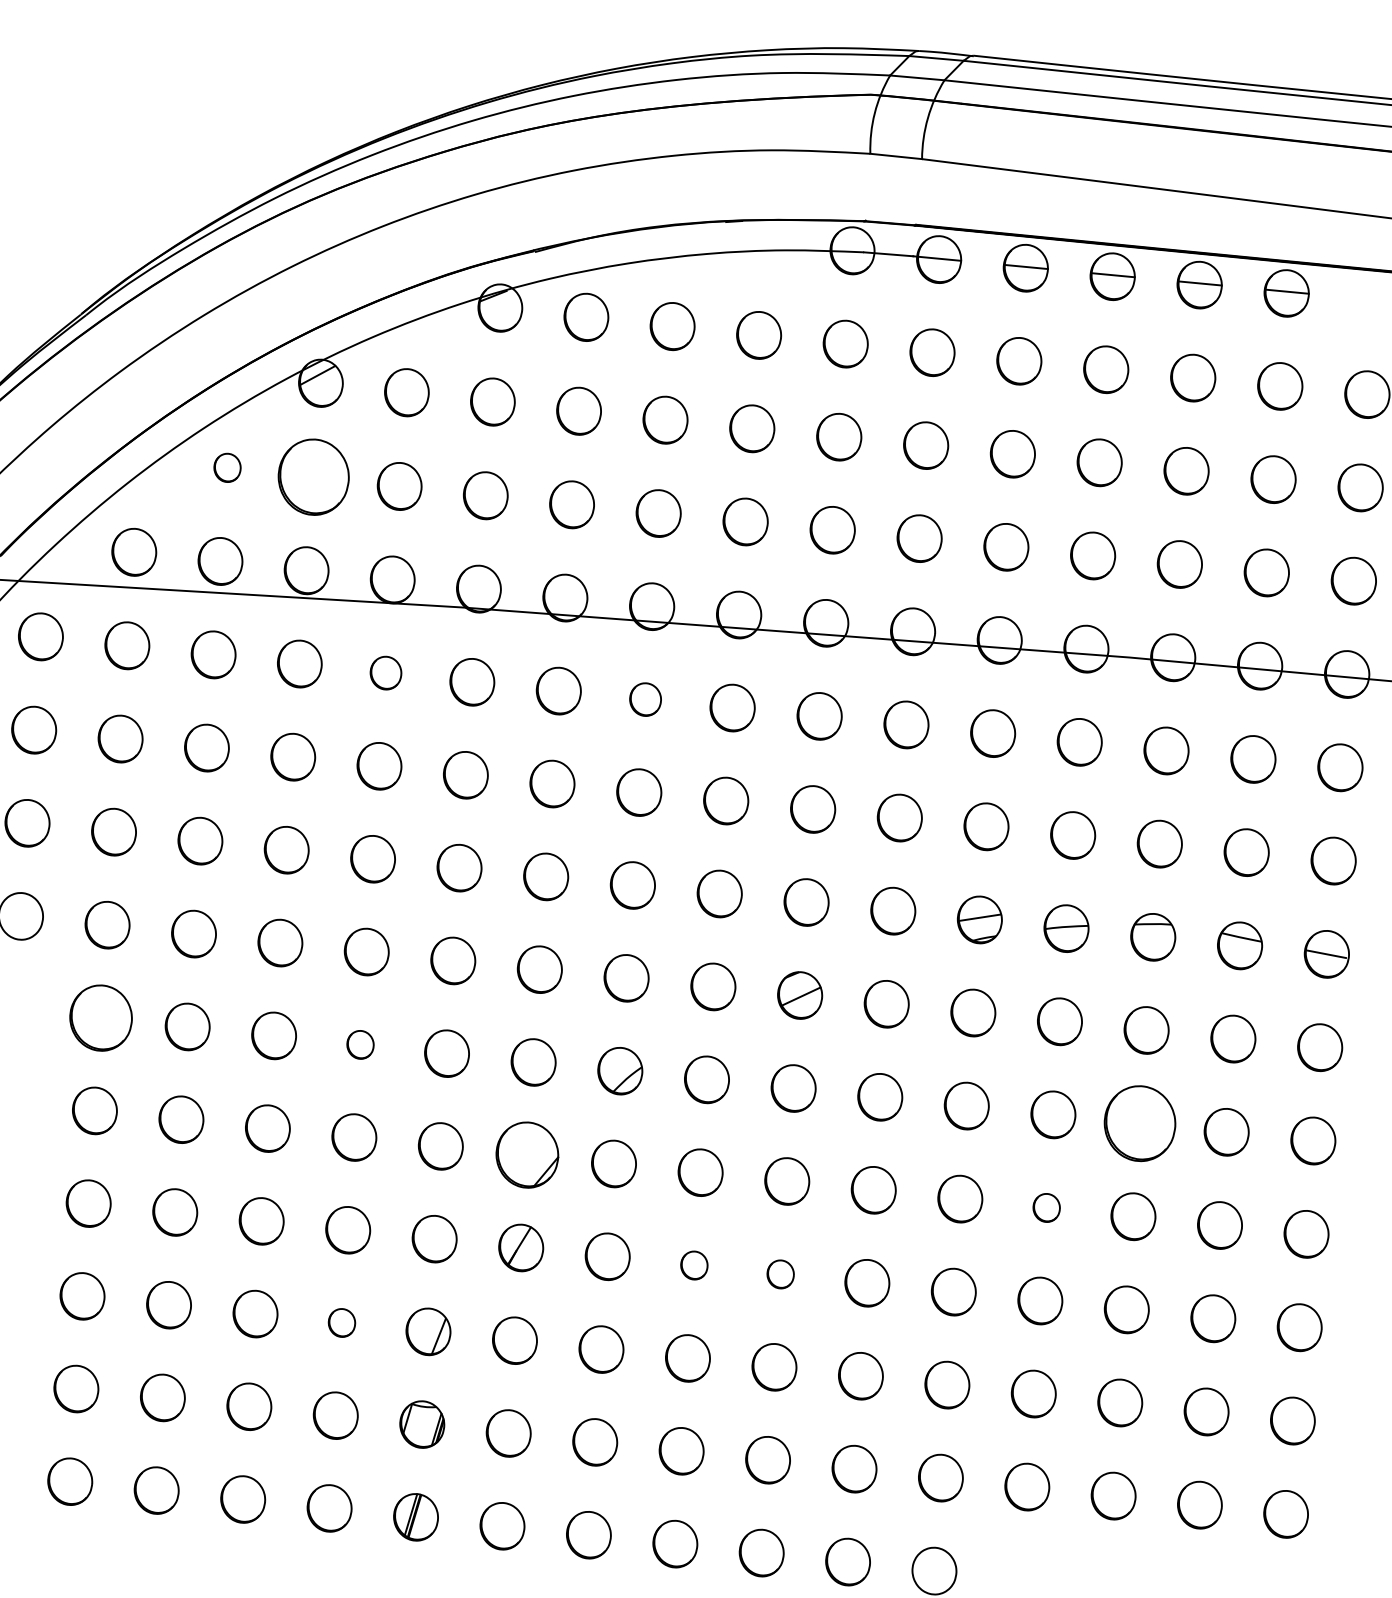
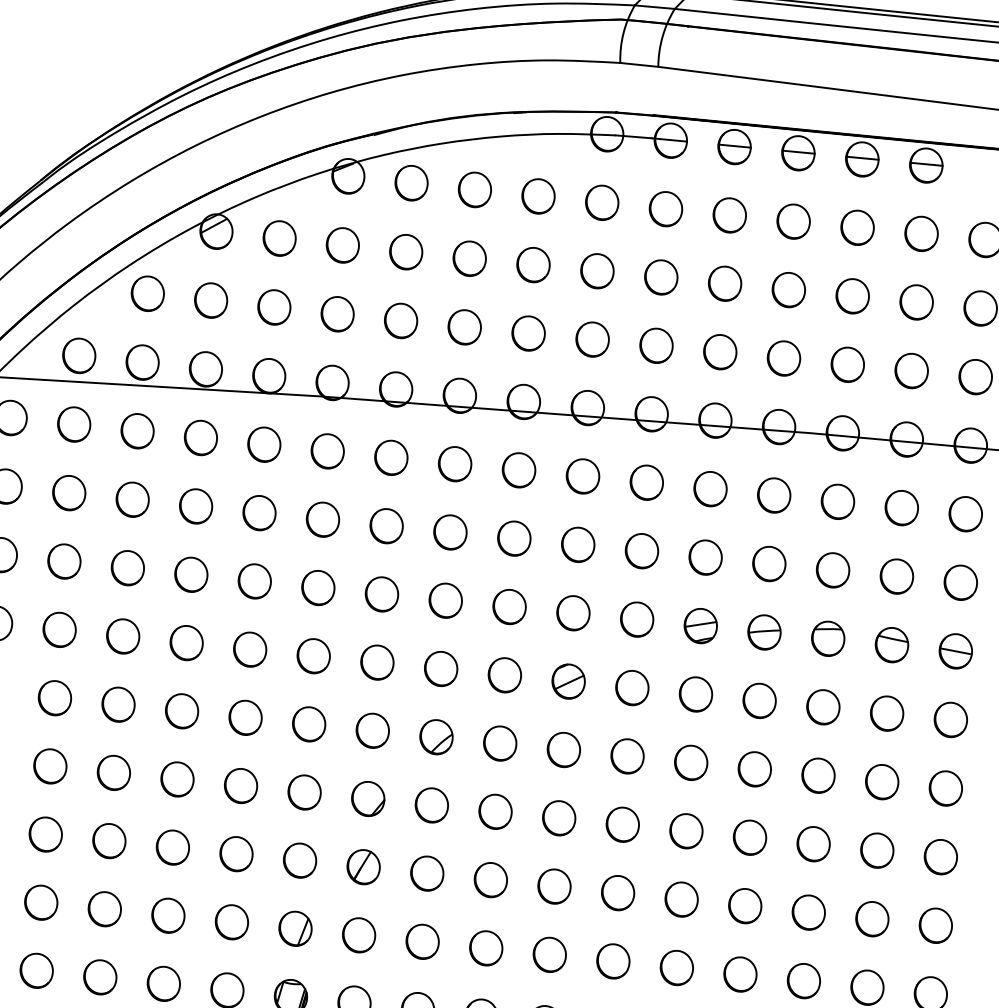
part: (227, 467) -> (147, 293), size x1.67
part: (313, 476) -> (211, 300), size x0.62
part: (385, 672) -> (263, 444), size x1.43
part: (645, 699) -> (455, 464), size x1.43
part: (101, 1017) -> (55, 697), size x0.71
part: (360, 1044) -> (245, 717), size x1.67
part: (1139, 1123) -> (818, 775), size x0.62
part: (527, 1155) -> (368, 799), size x0.71
part: (1046, 1207) -> (749, 837), size x1.67
part: (694, 1265) -> (491, 880), size x1.67
part: (780, 1274) -> (554, 886), size x1.67
part: (341, 1322) -> (231, 921), size x1.67

